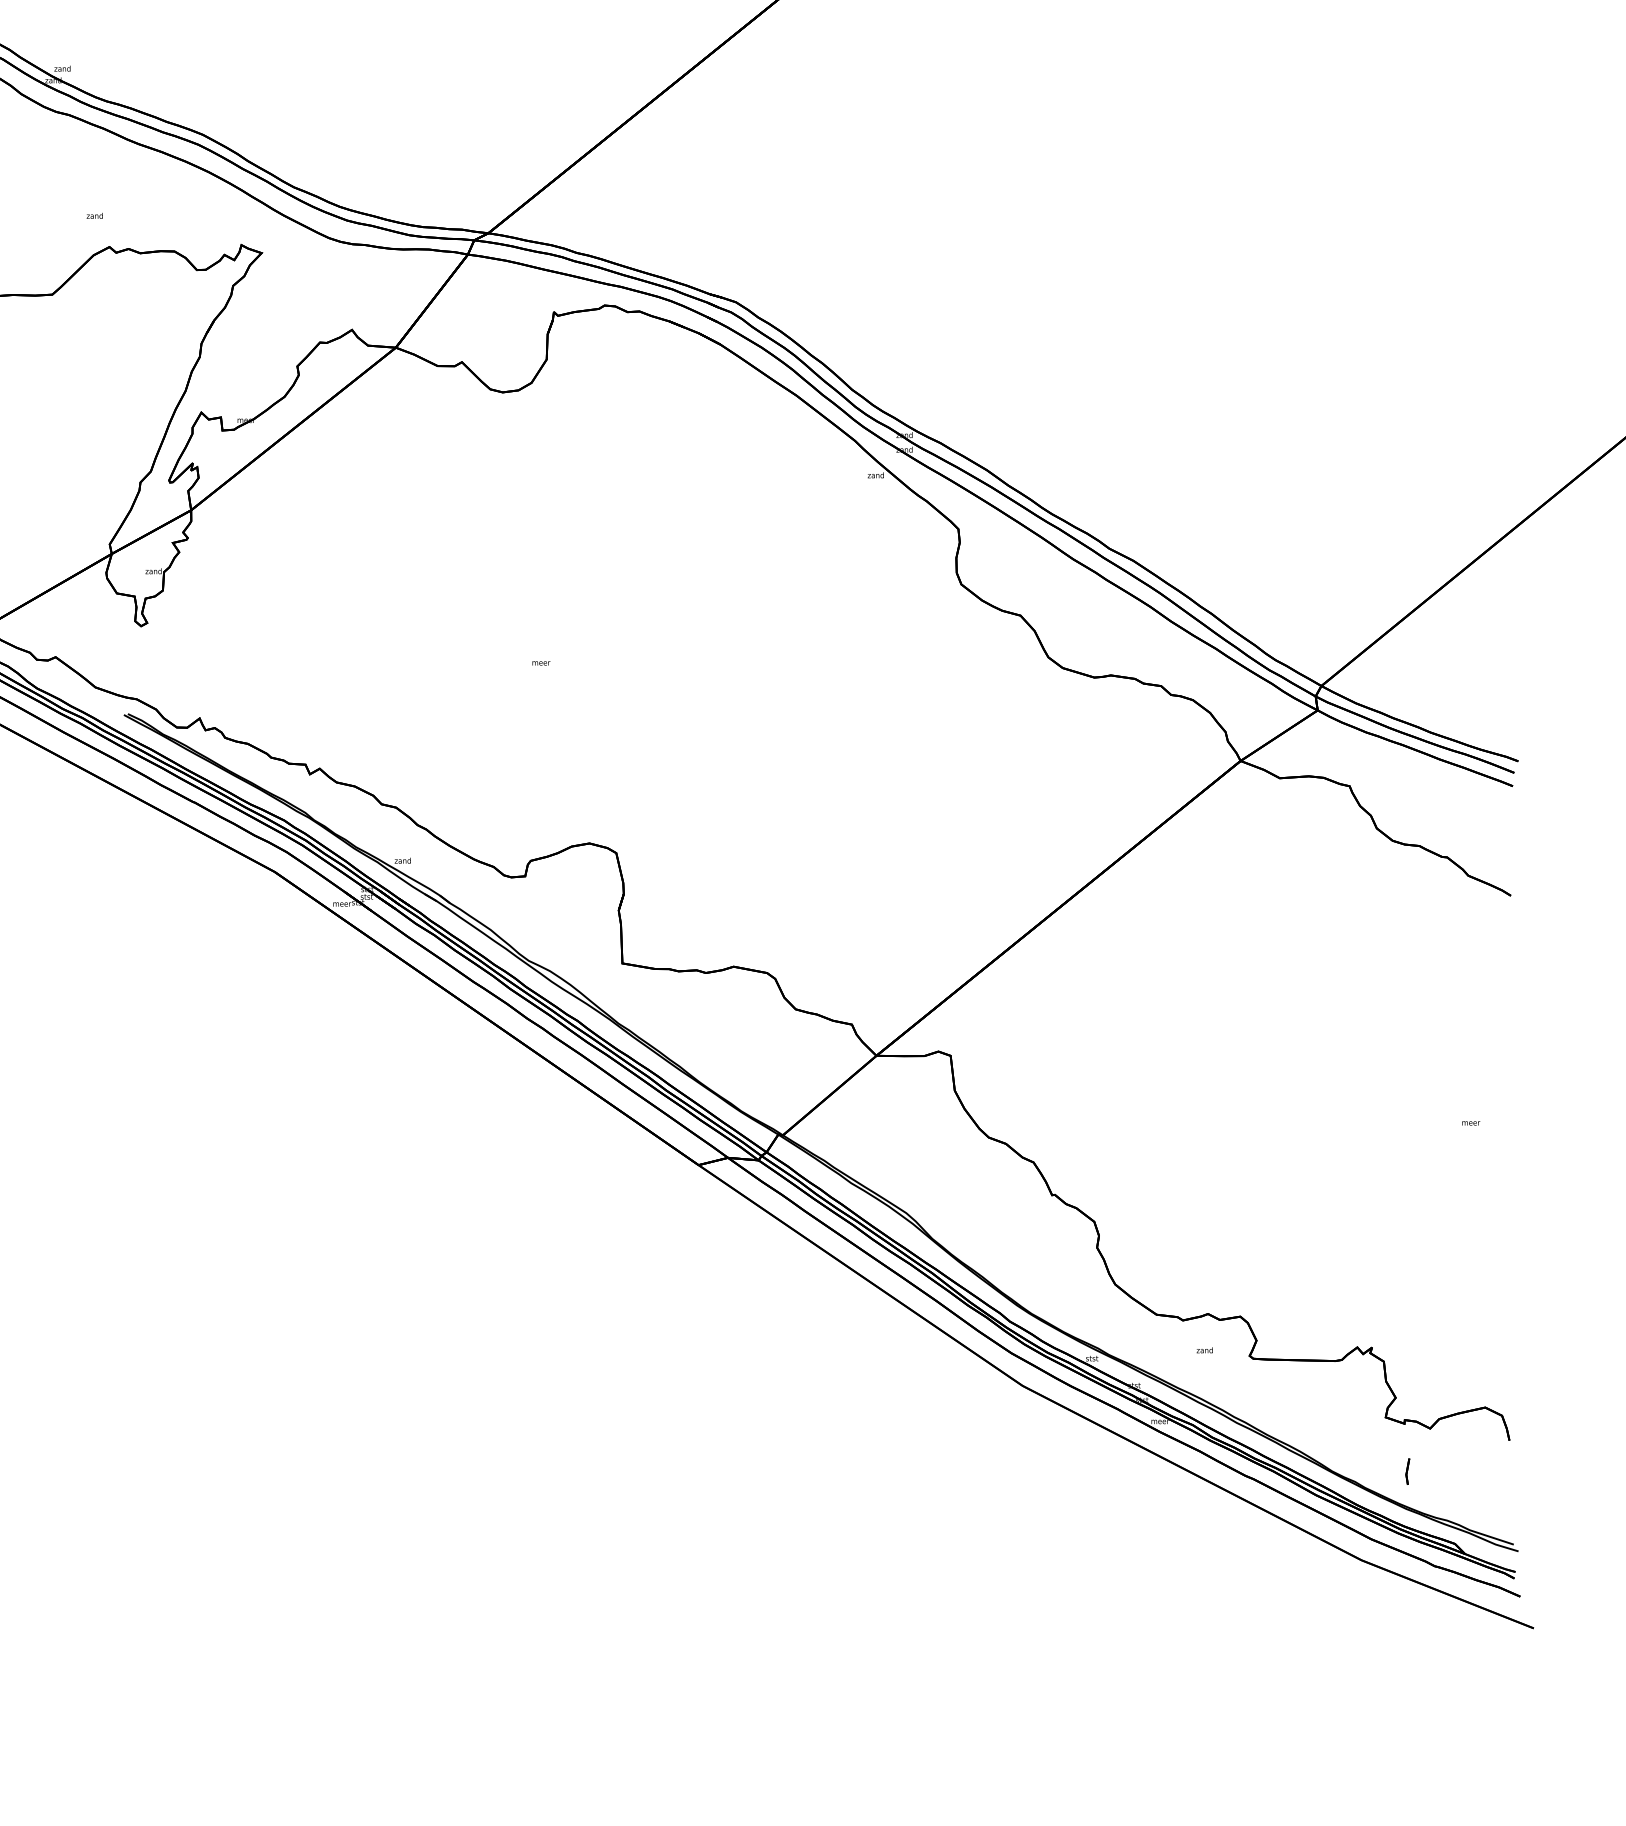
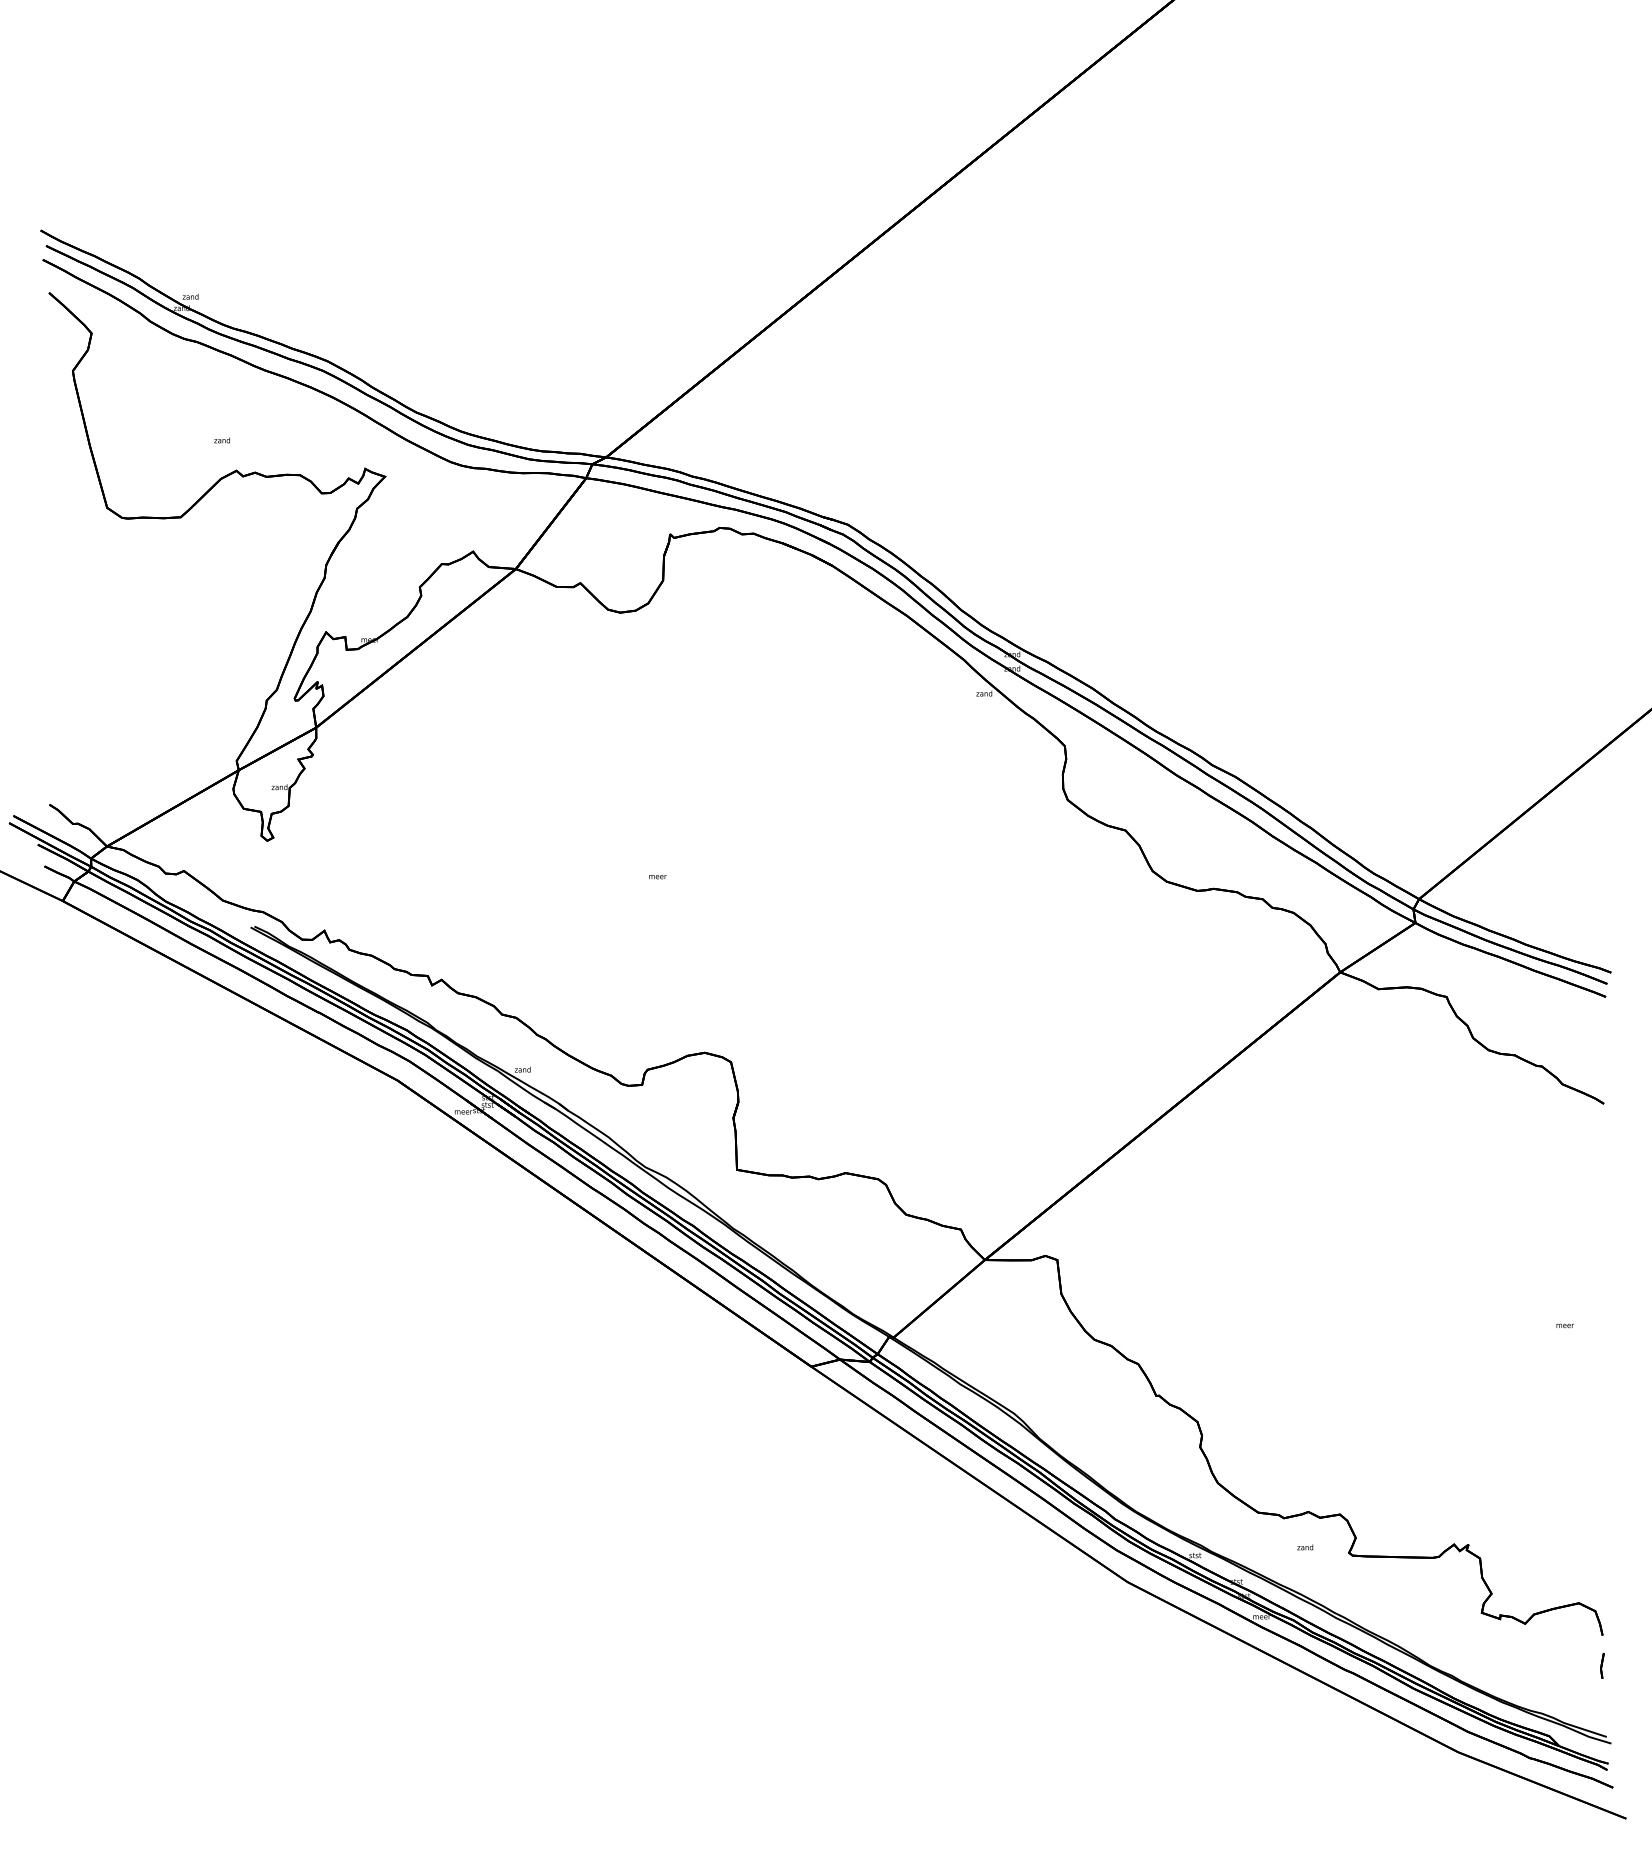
part: (1407, 1471) -> (1602, 1665), moved

